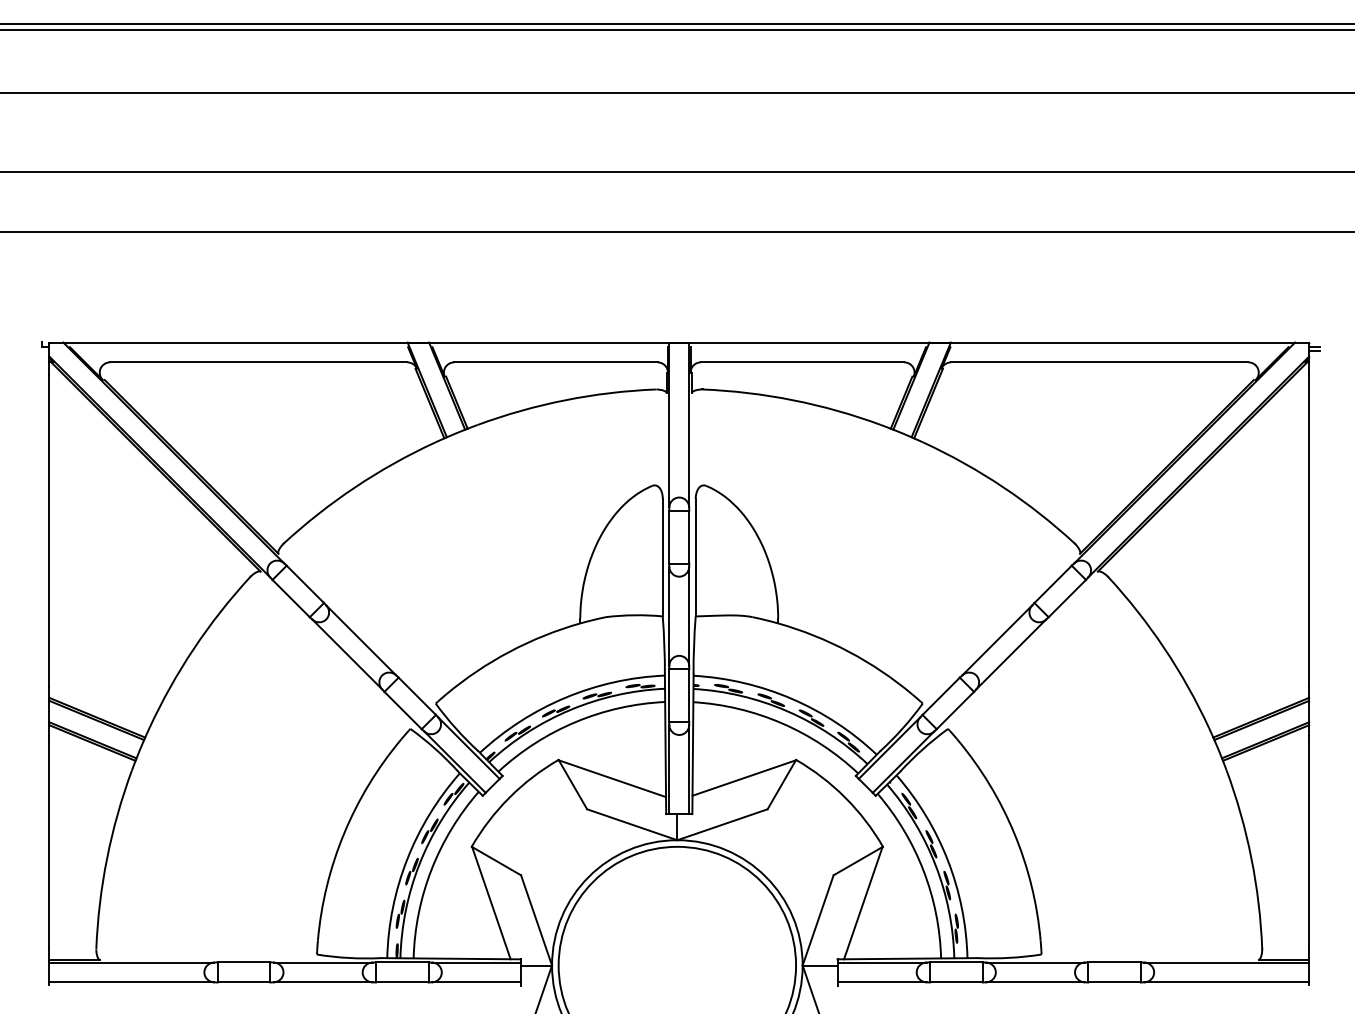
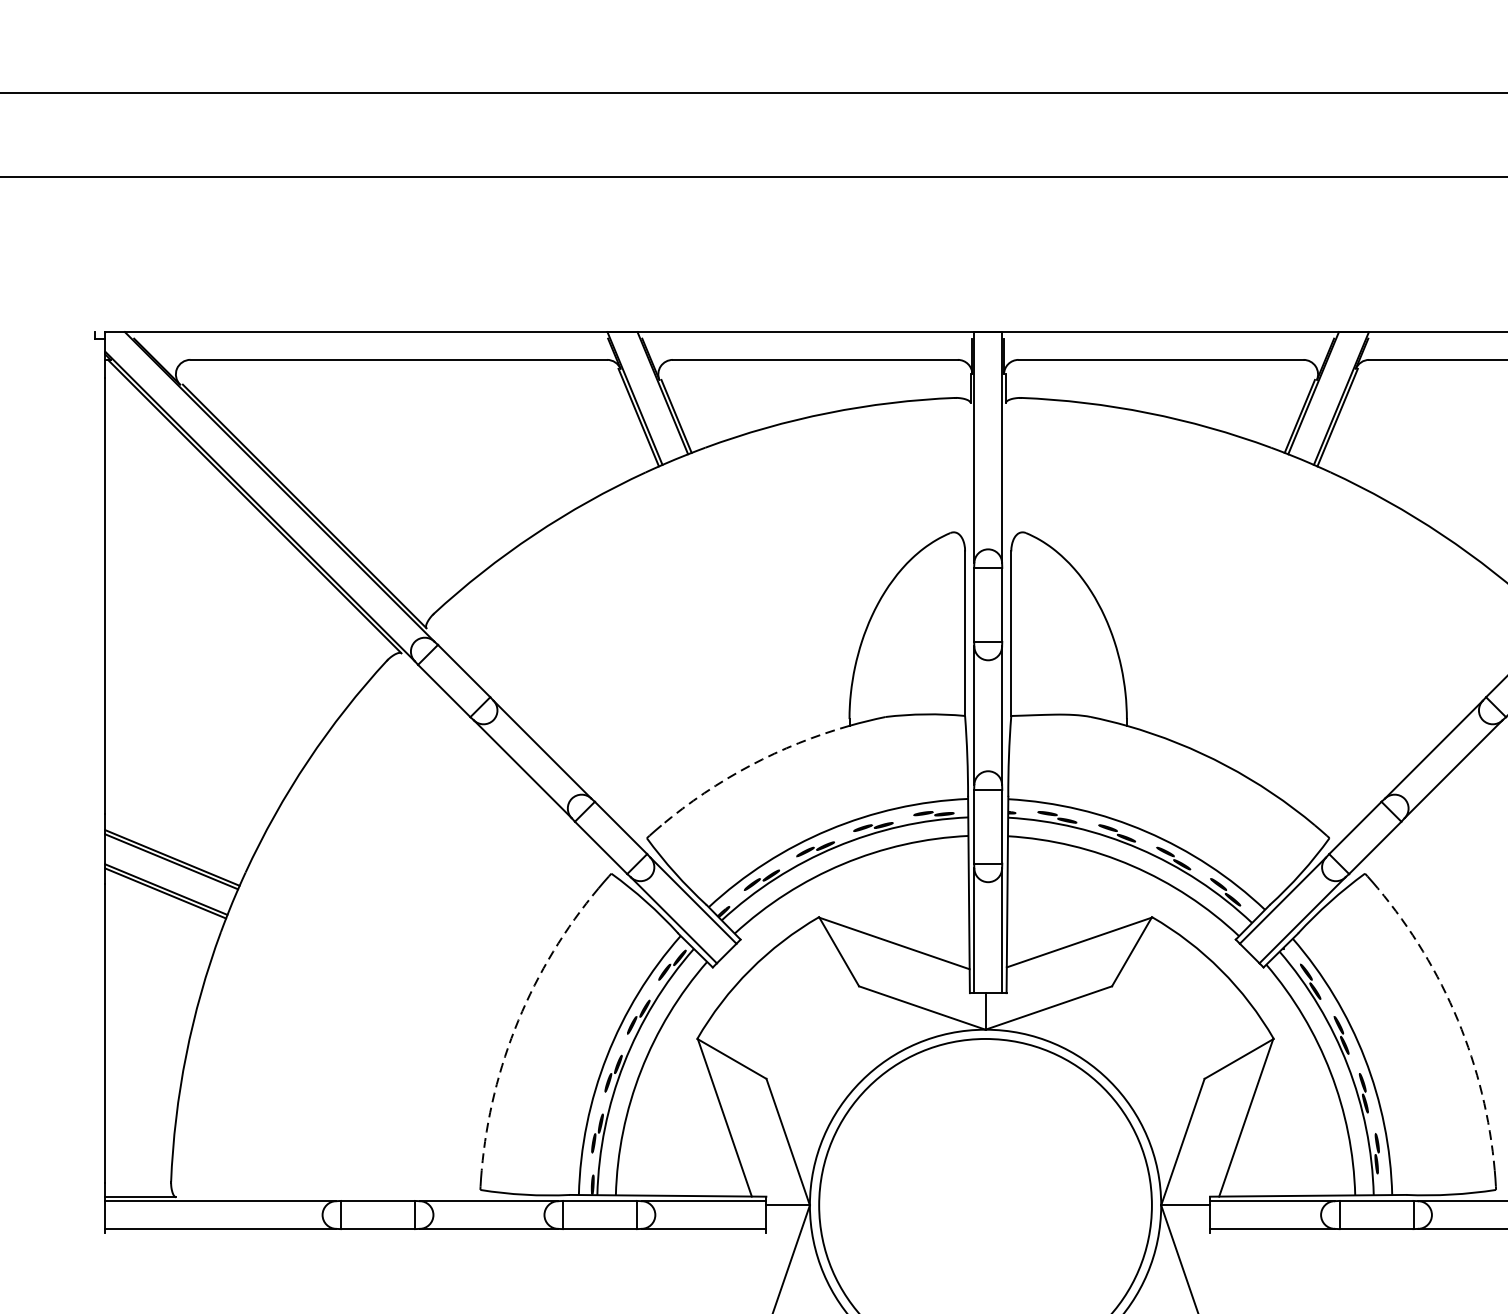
arc: (509, 651) -> (750, 765), solid -> dashed
arc: (344, 833) -> (518, 1020), solid -> dashed
arc: (1014, 833) -> (1458, 1020), solid -> dashed

